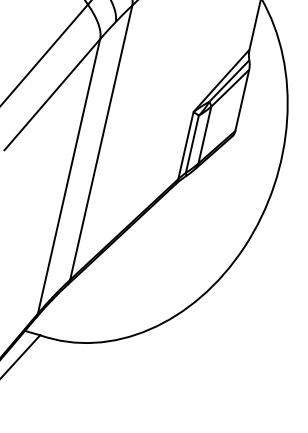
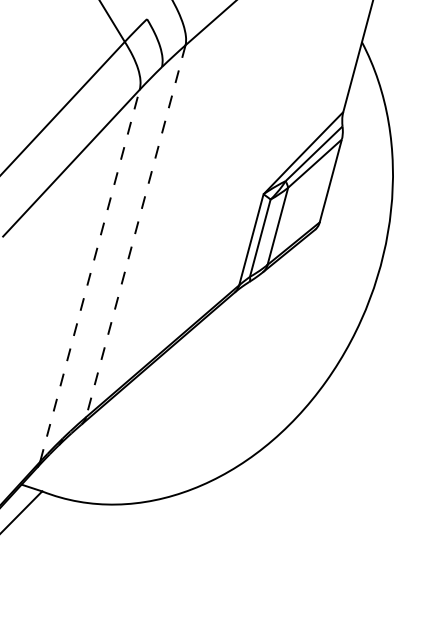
line: (101, 142) -> (135, 231), solid -> dashed
line: (68, 176) -> (89, 275), solid -> dashed

